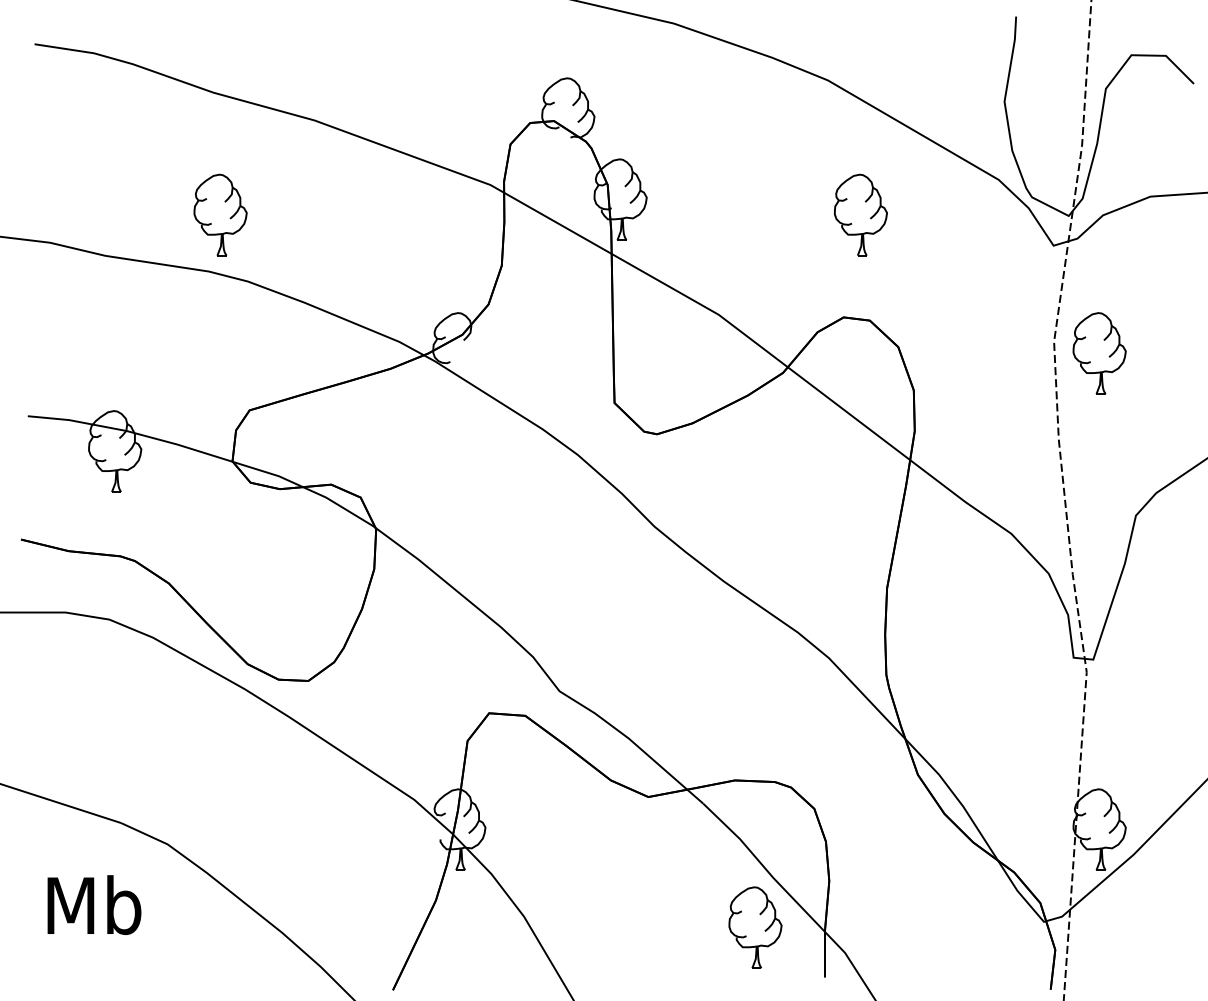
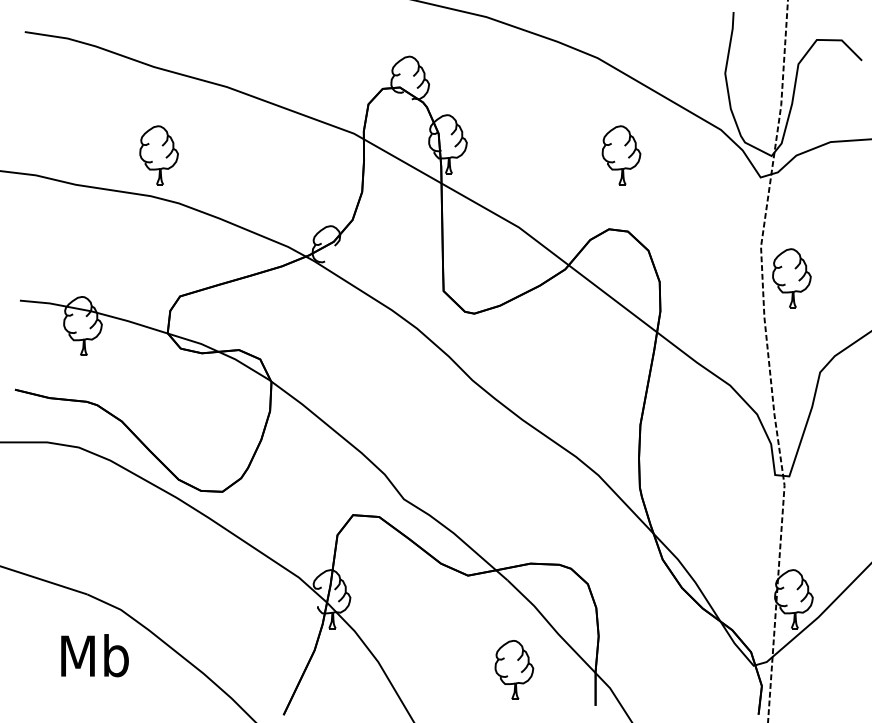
part: (1099, 353) -> (791, 278), moved
text: (93, 904) -> (94, 655), moved
part: (755, 927) -> (514, 669), moved

